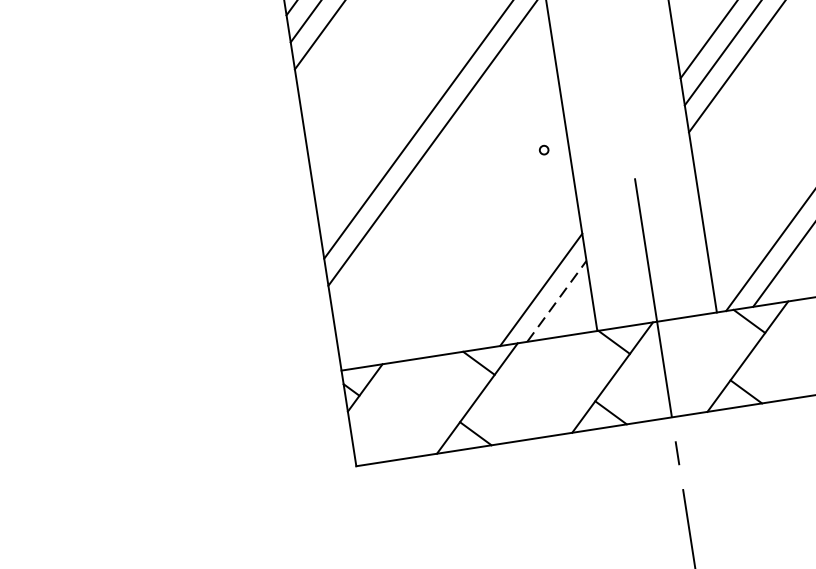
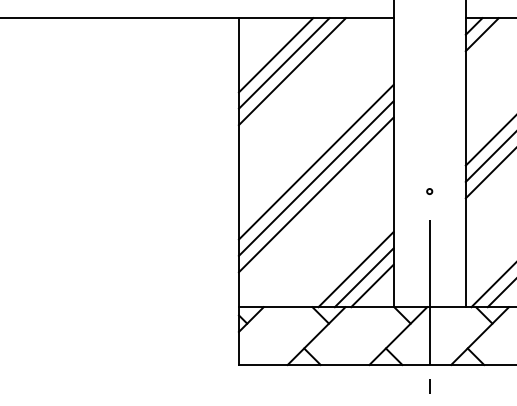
circle: (543, 150) -> (429, 191), moved
line: (439, 164) -> (315, 194), added
line: (524, 278) -> (355, 269), added
line: (556, 300) -> (372, 285), dashed -> solid

